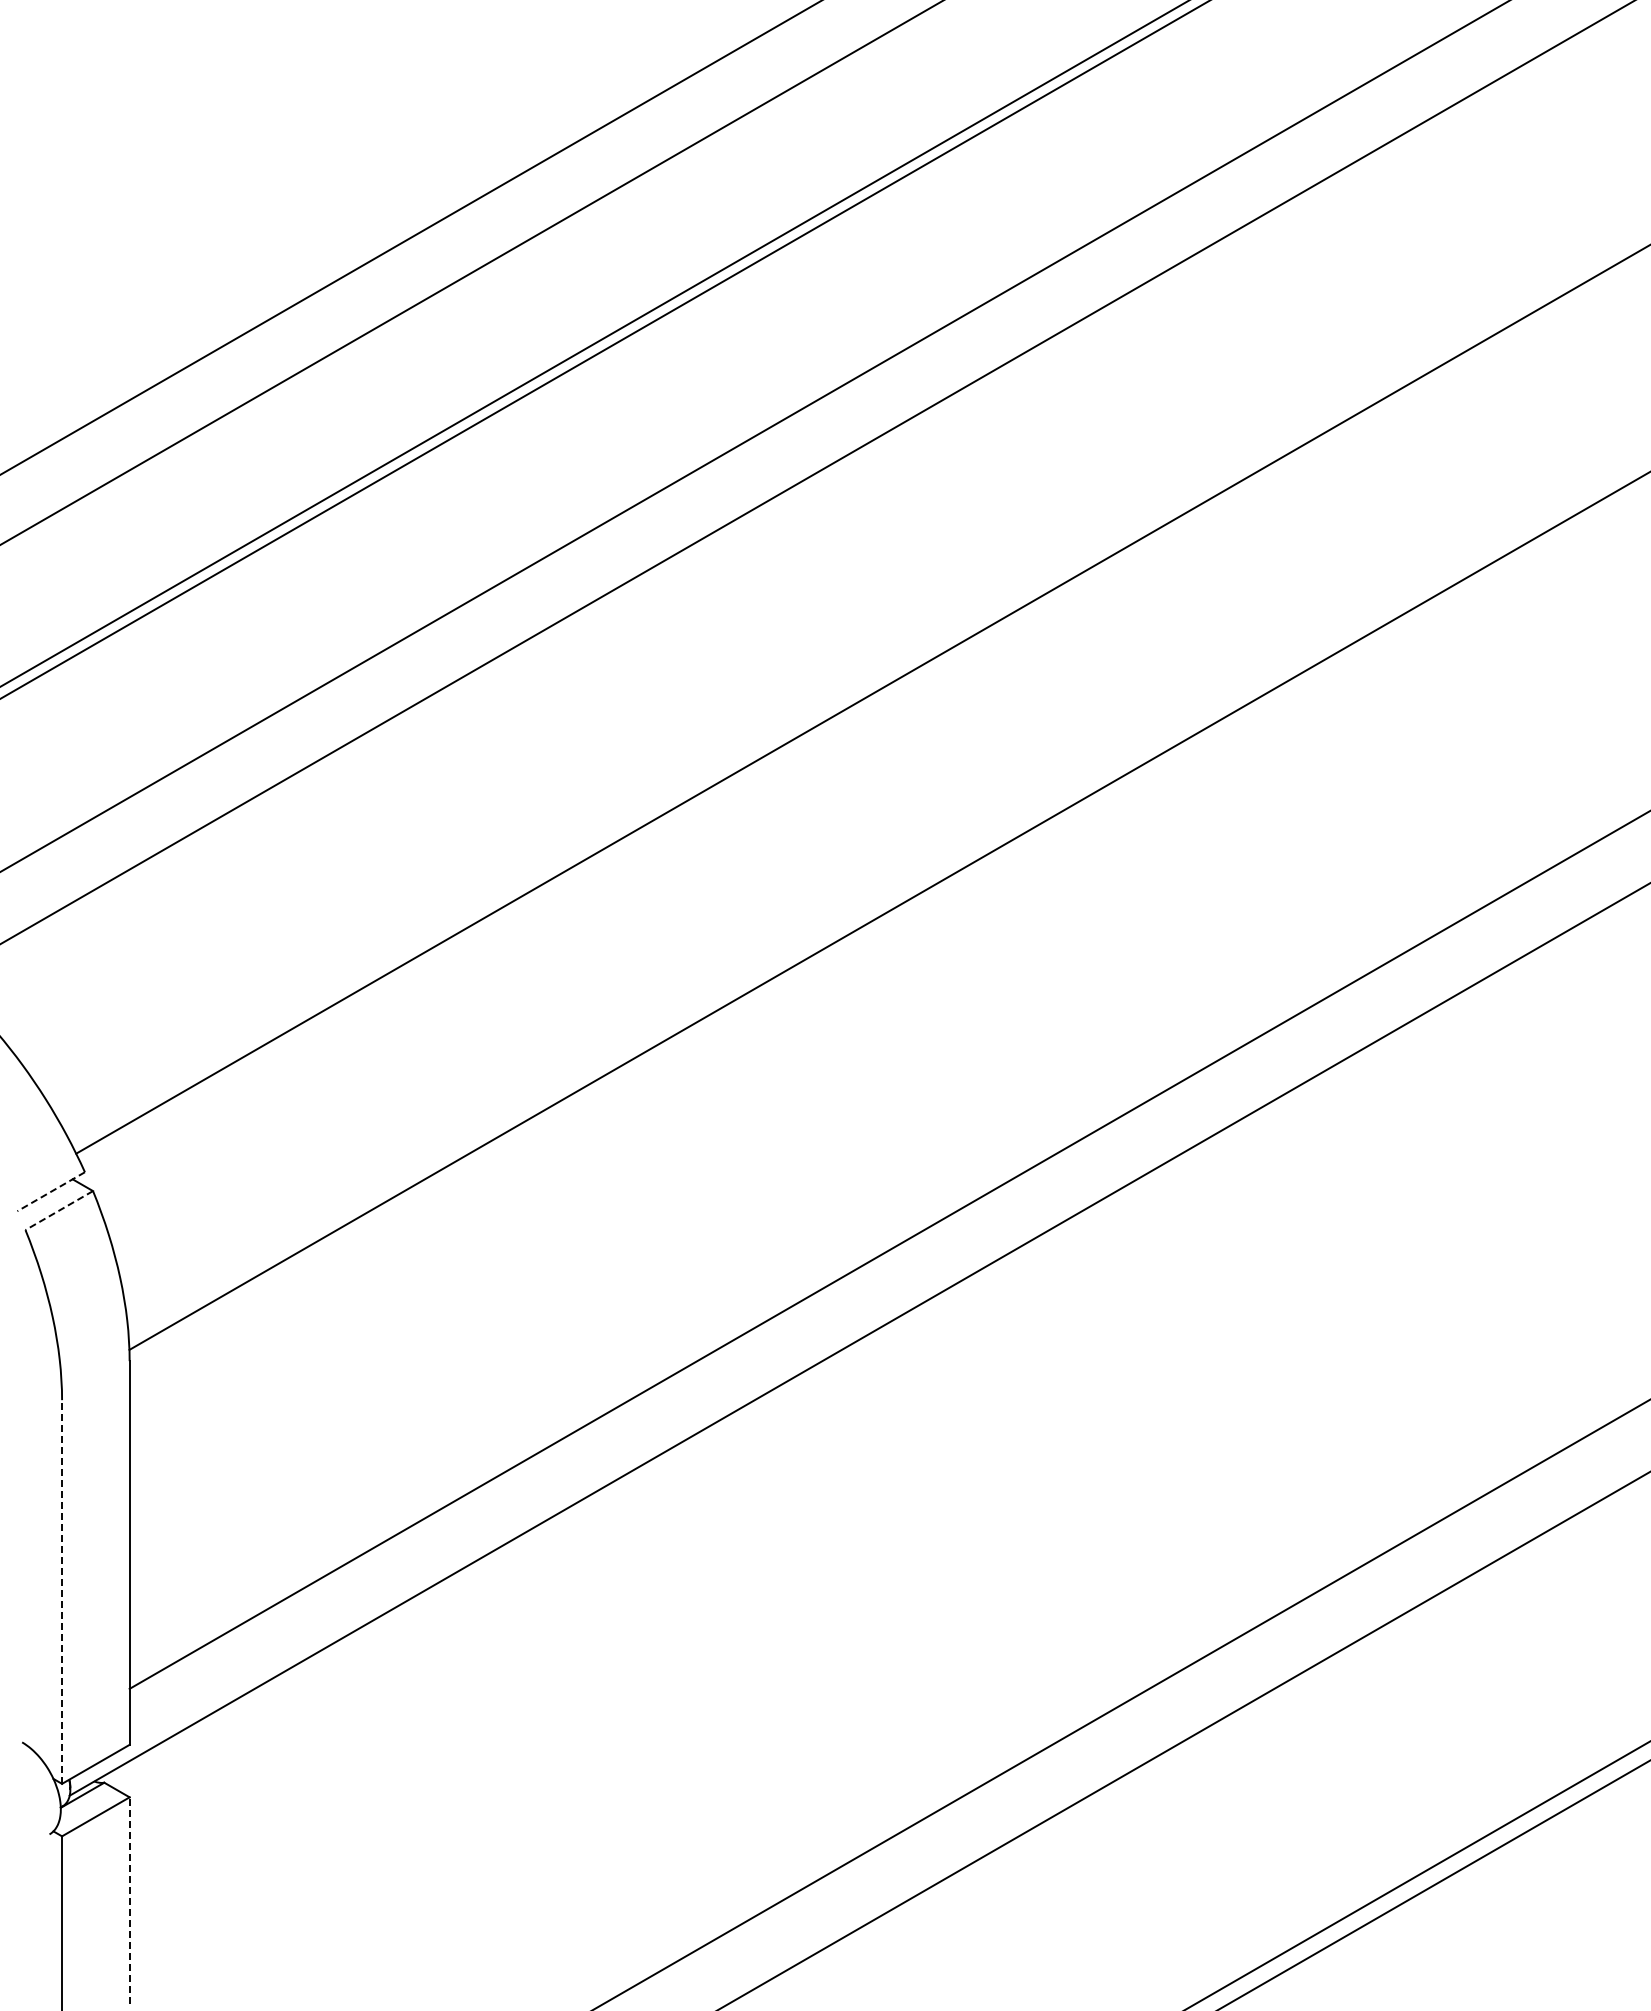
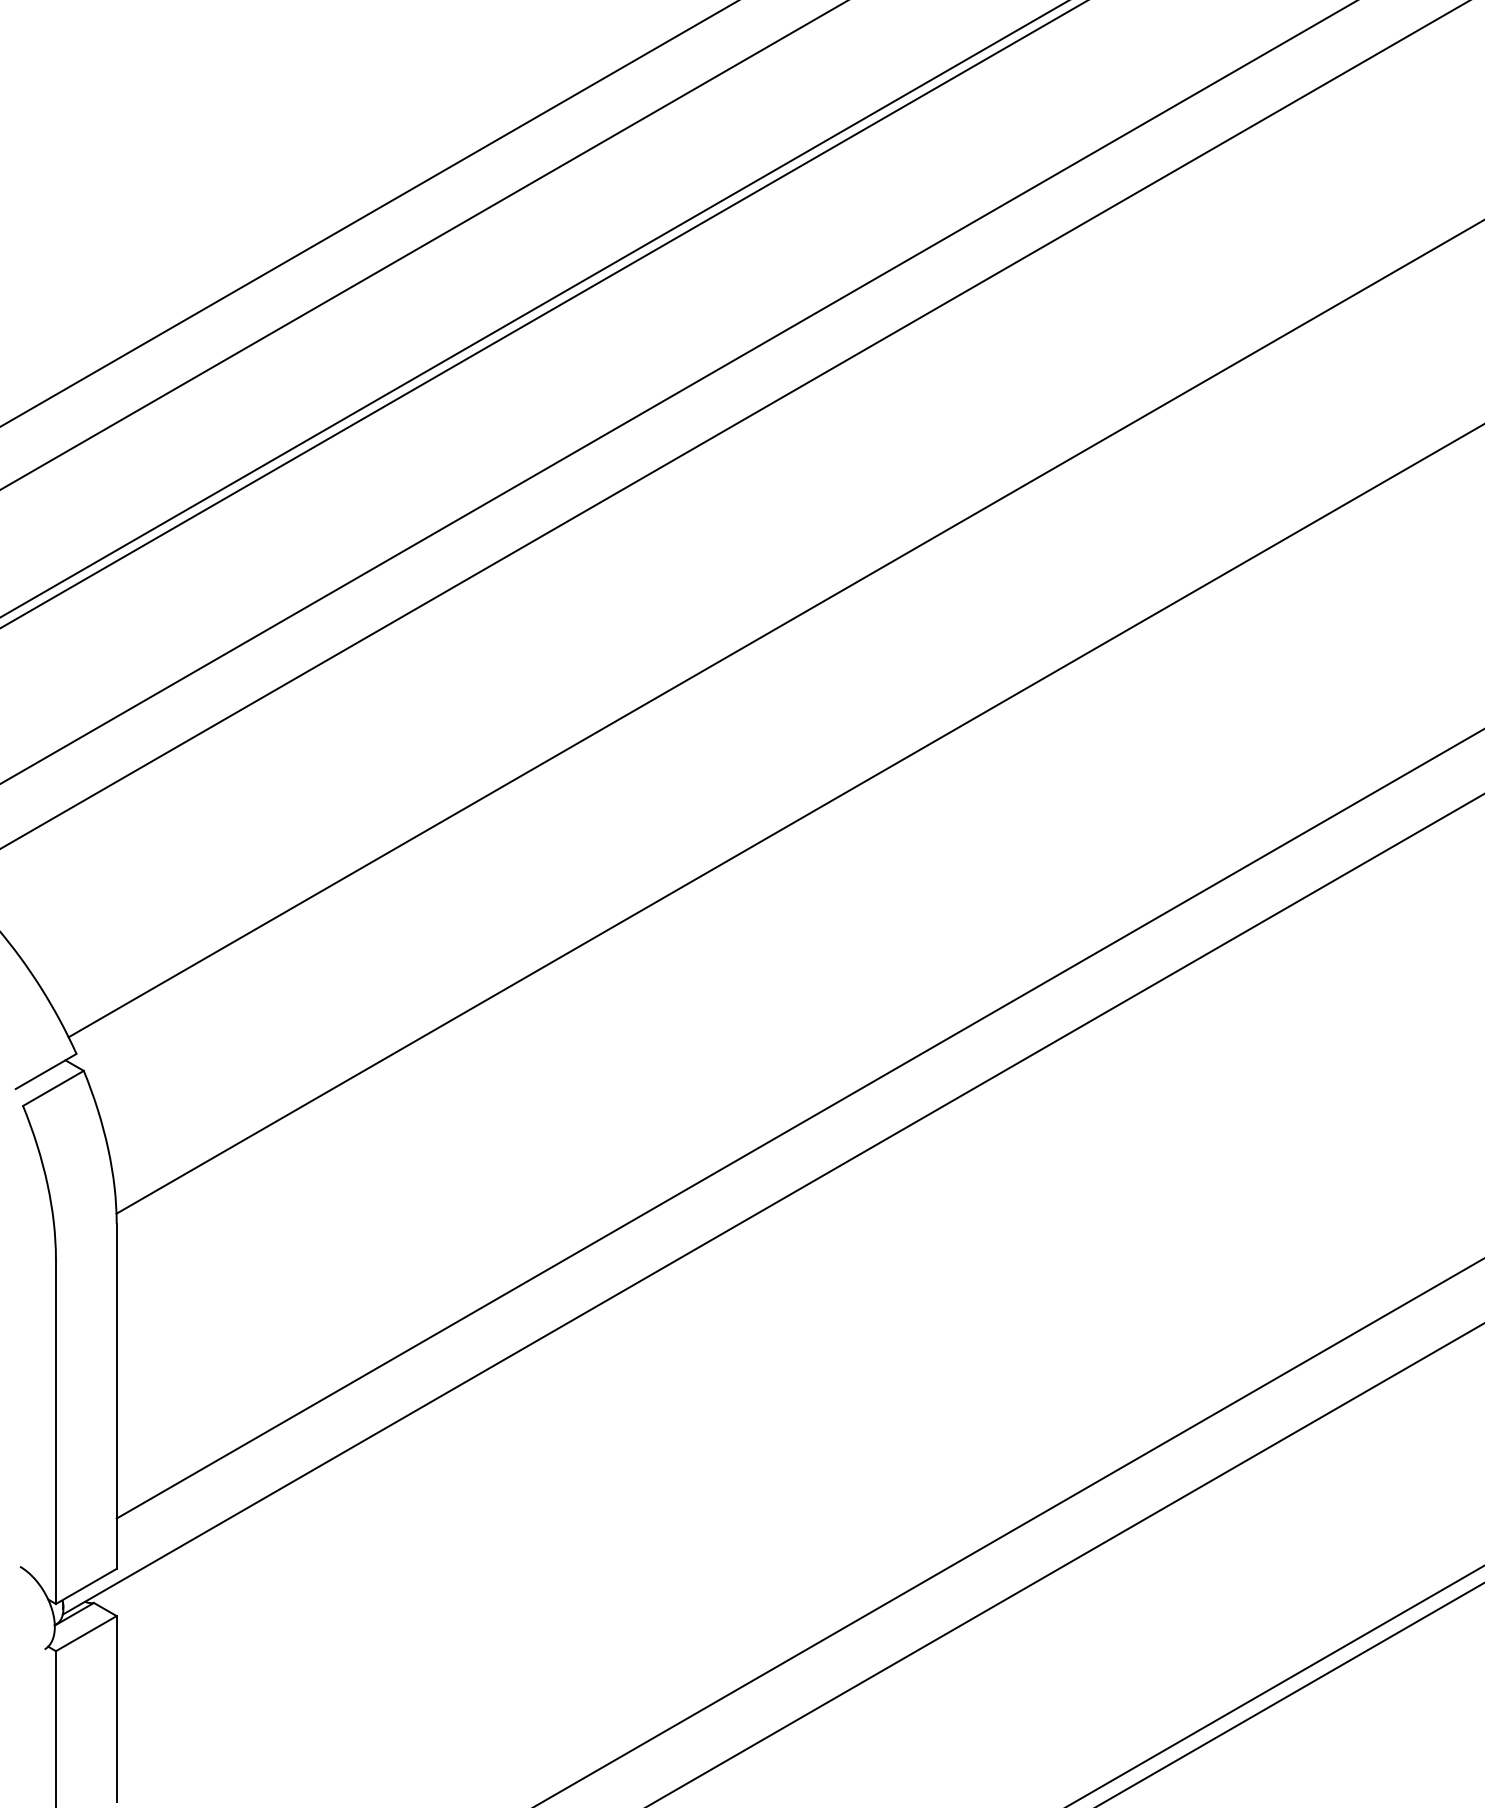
line: (50, 1191) -> (45, 1071), dashed -> solid
line: (58, 1210) -> (52, 1088), dashed -> solid
line: (62, 1592) -> (56, 1431), dashed -> solid
line: (129, 1900) -> (116, 1708), dashed -> solid

